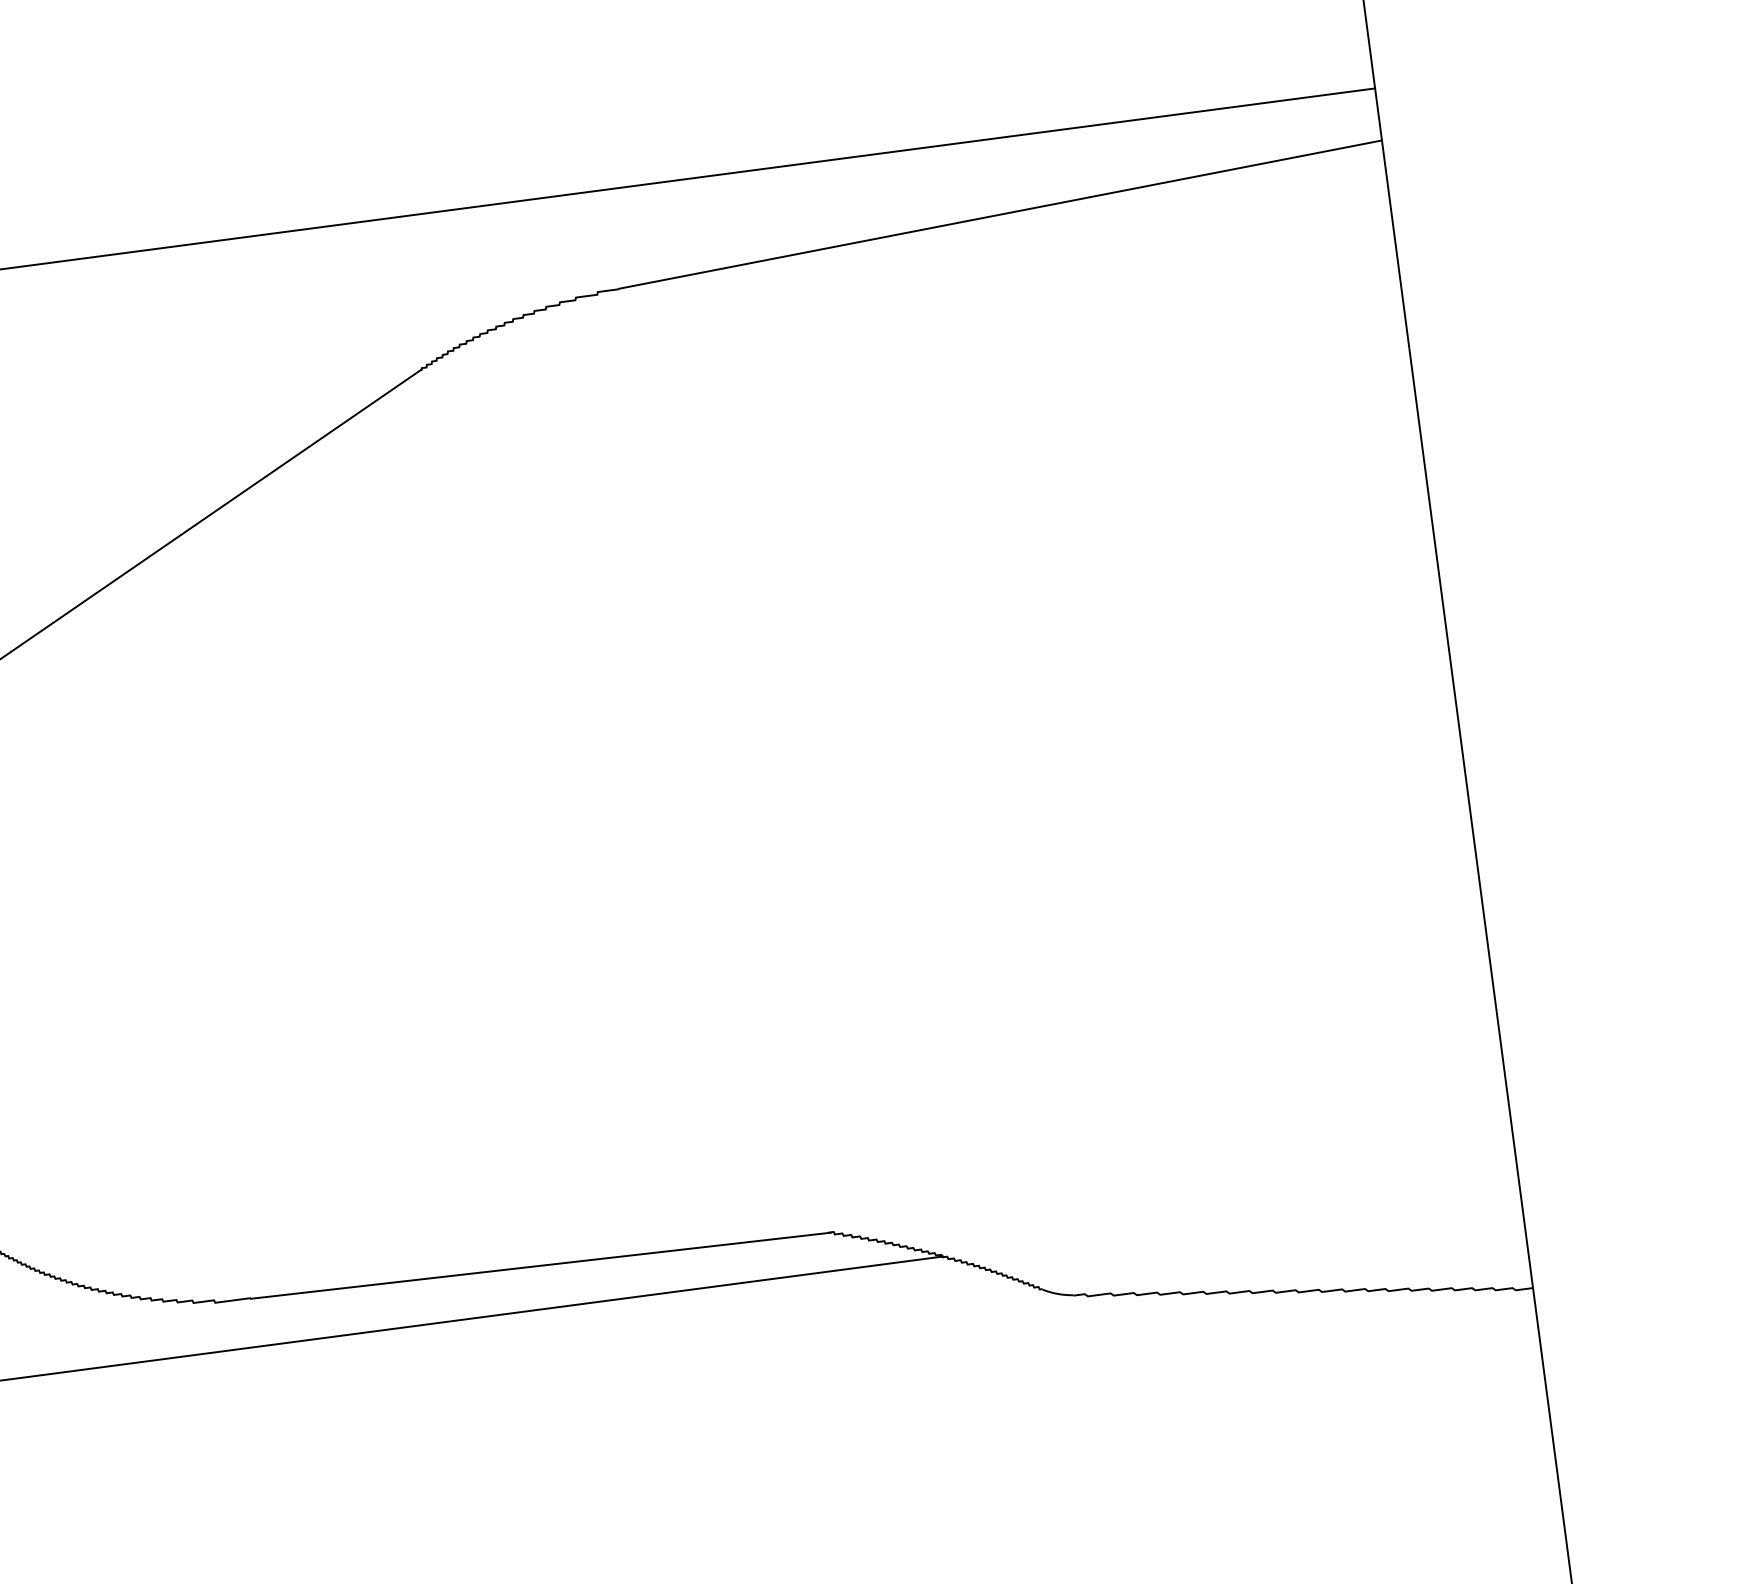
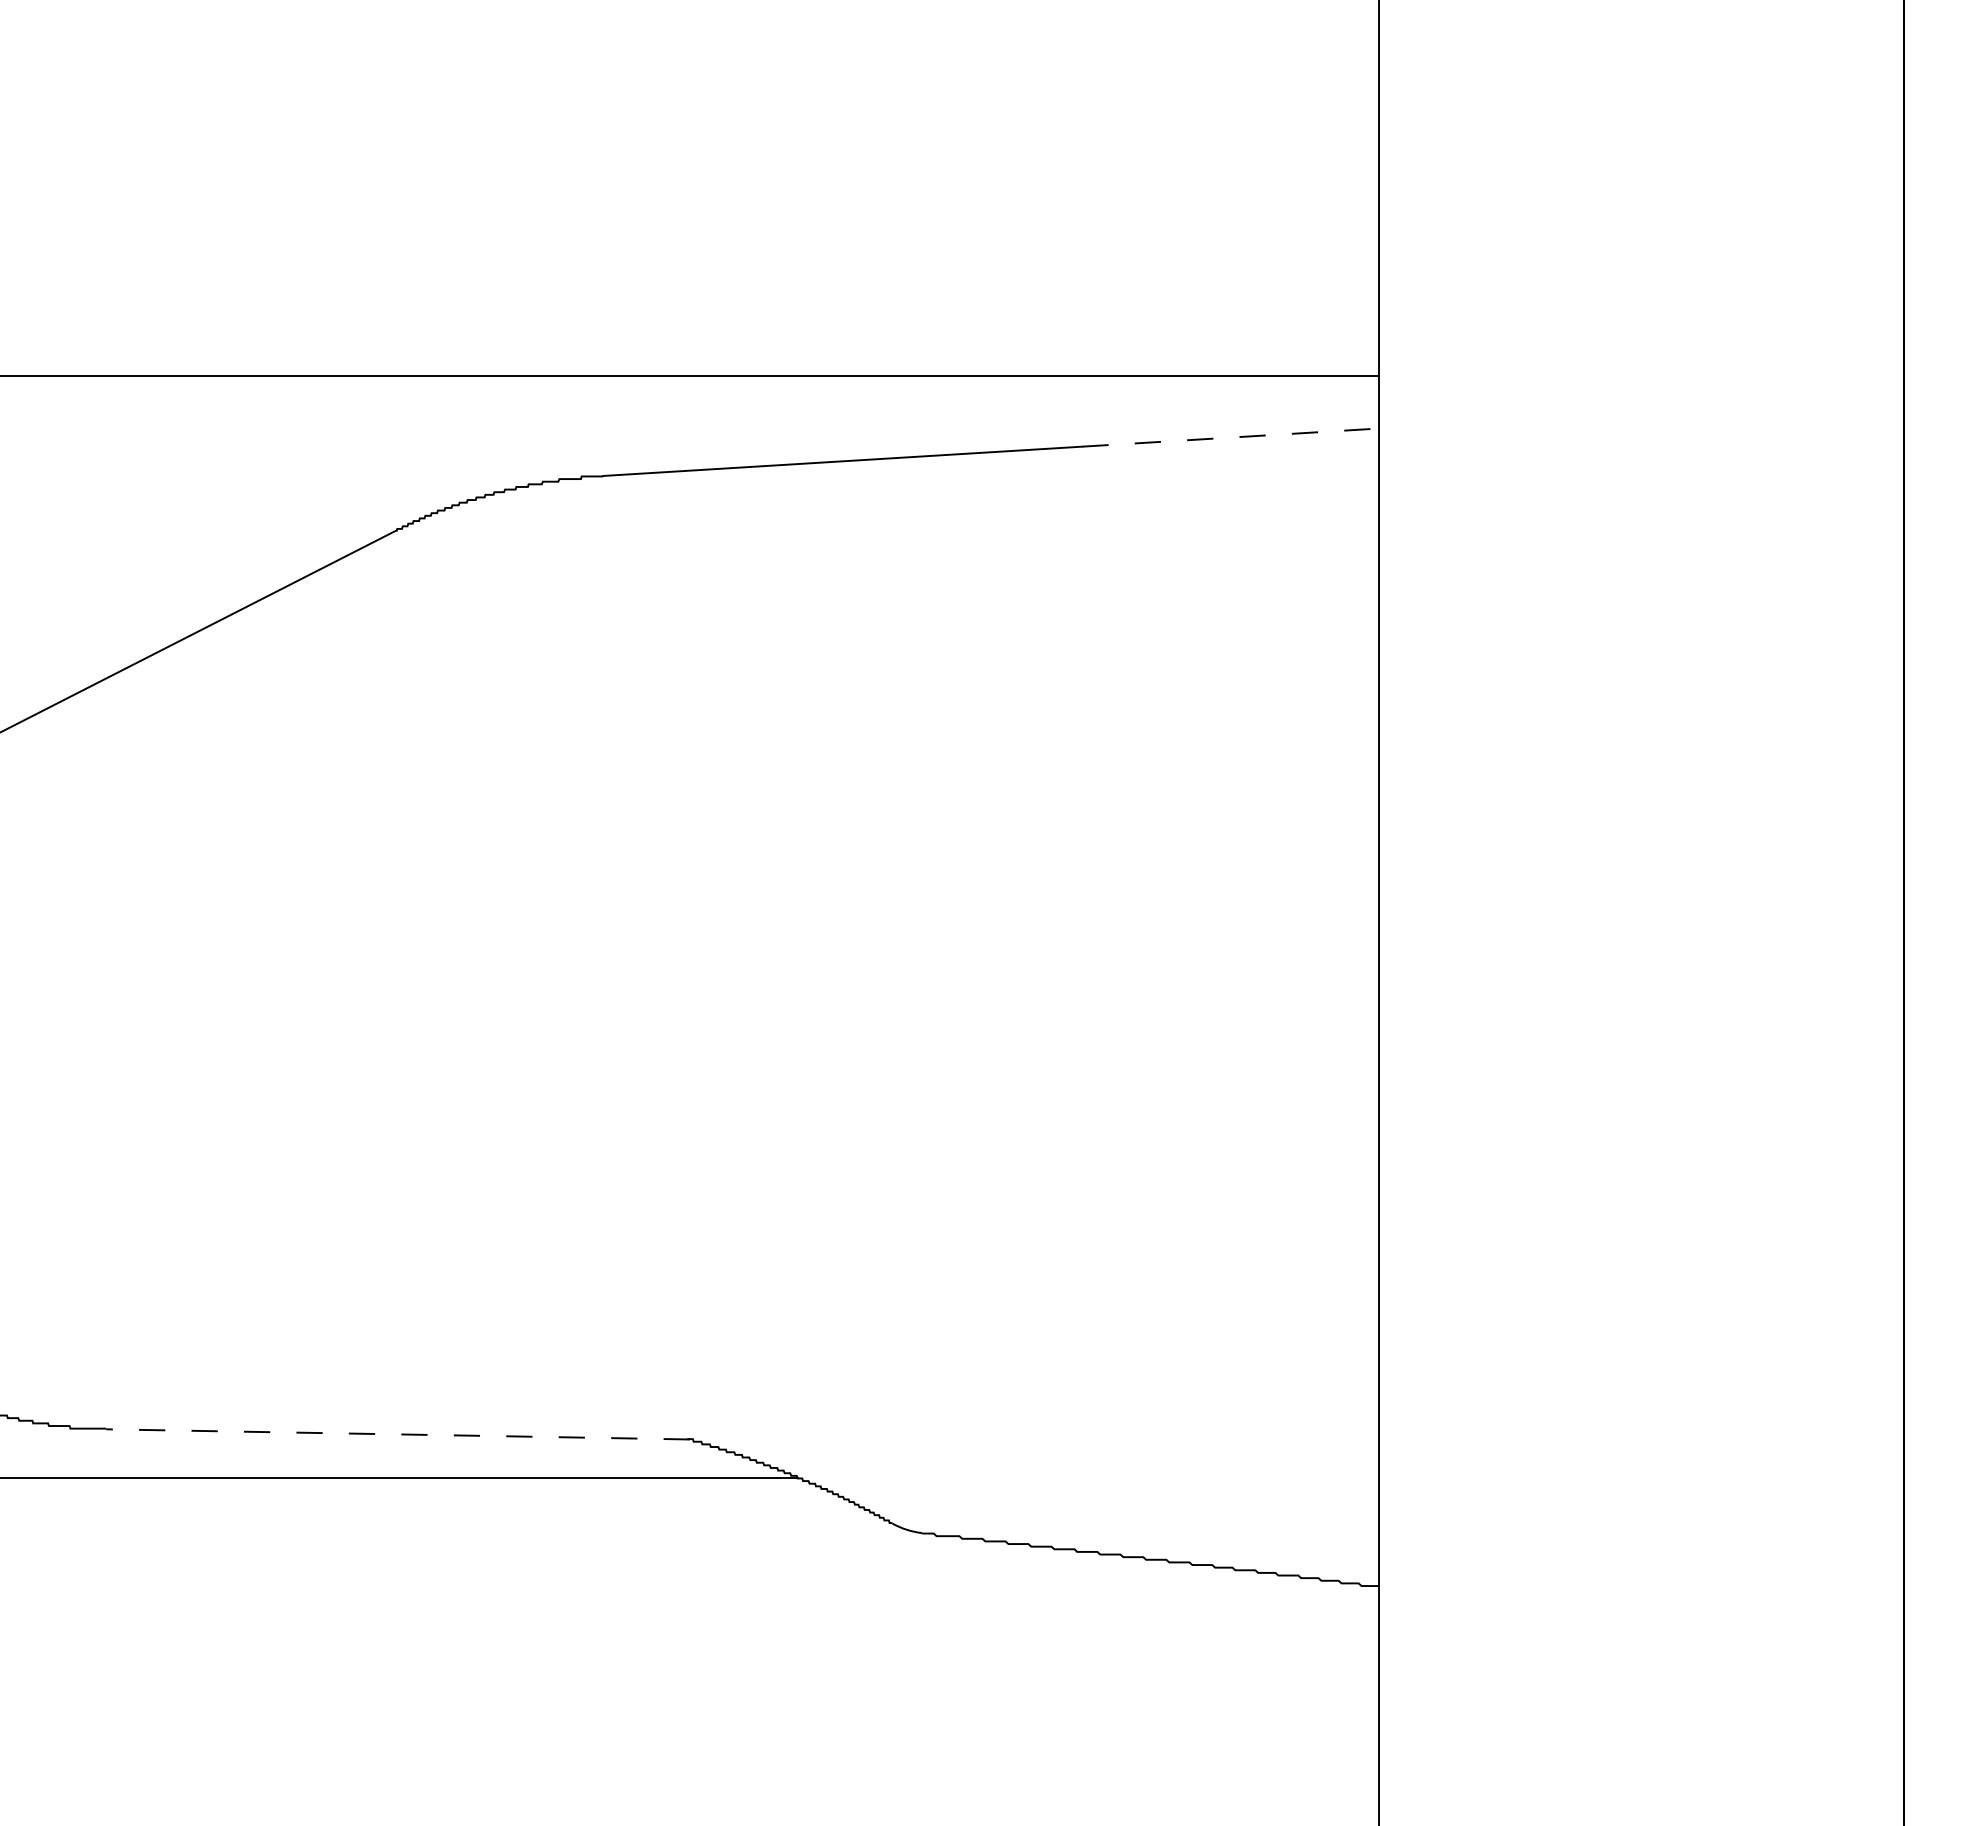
line: (1235, 168) -> (1230, 437), solid -> dashed
line: (541, 1265) -> (398, 1434), solid -> dashed

